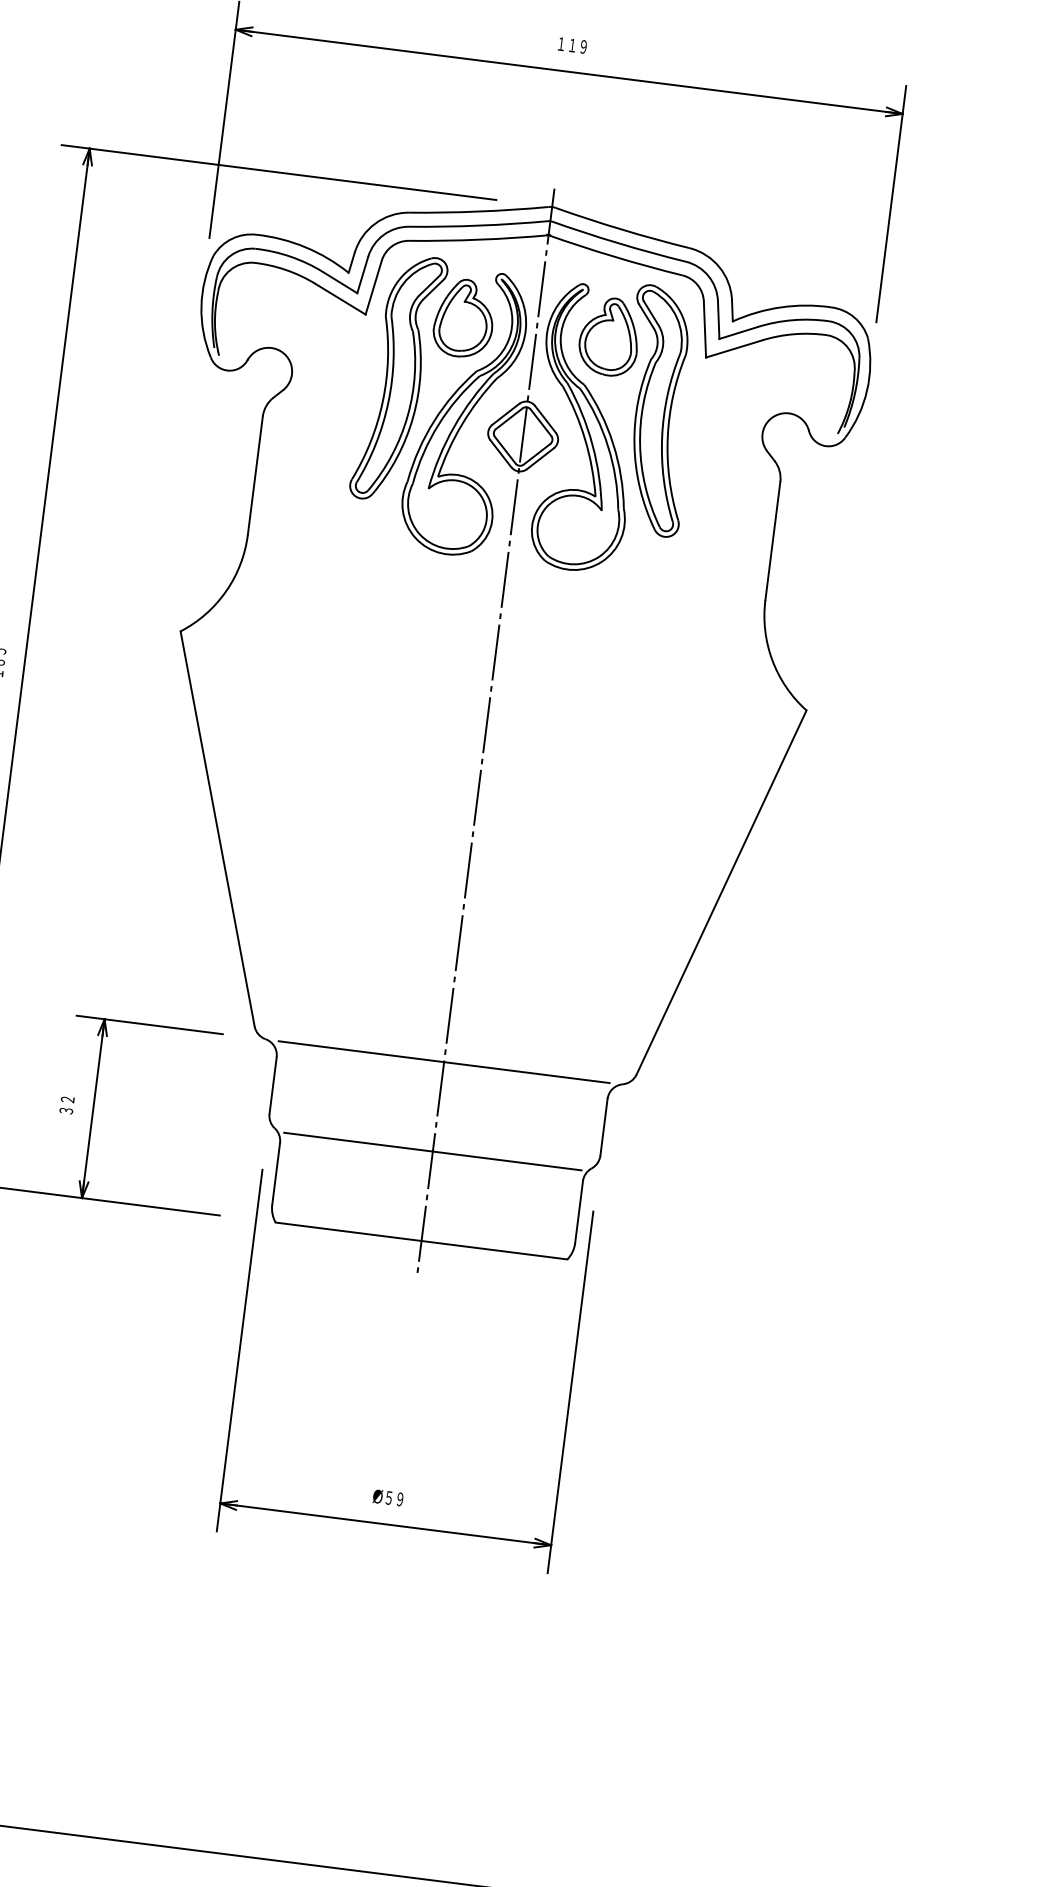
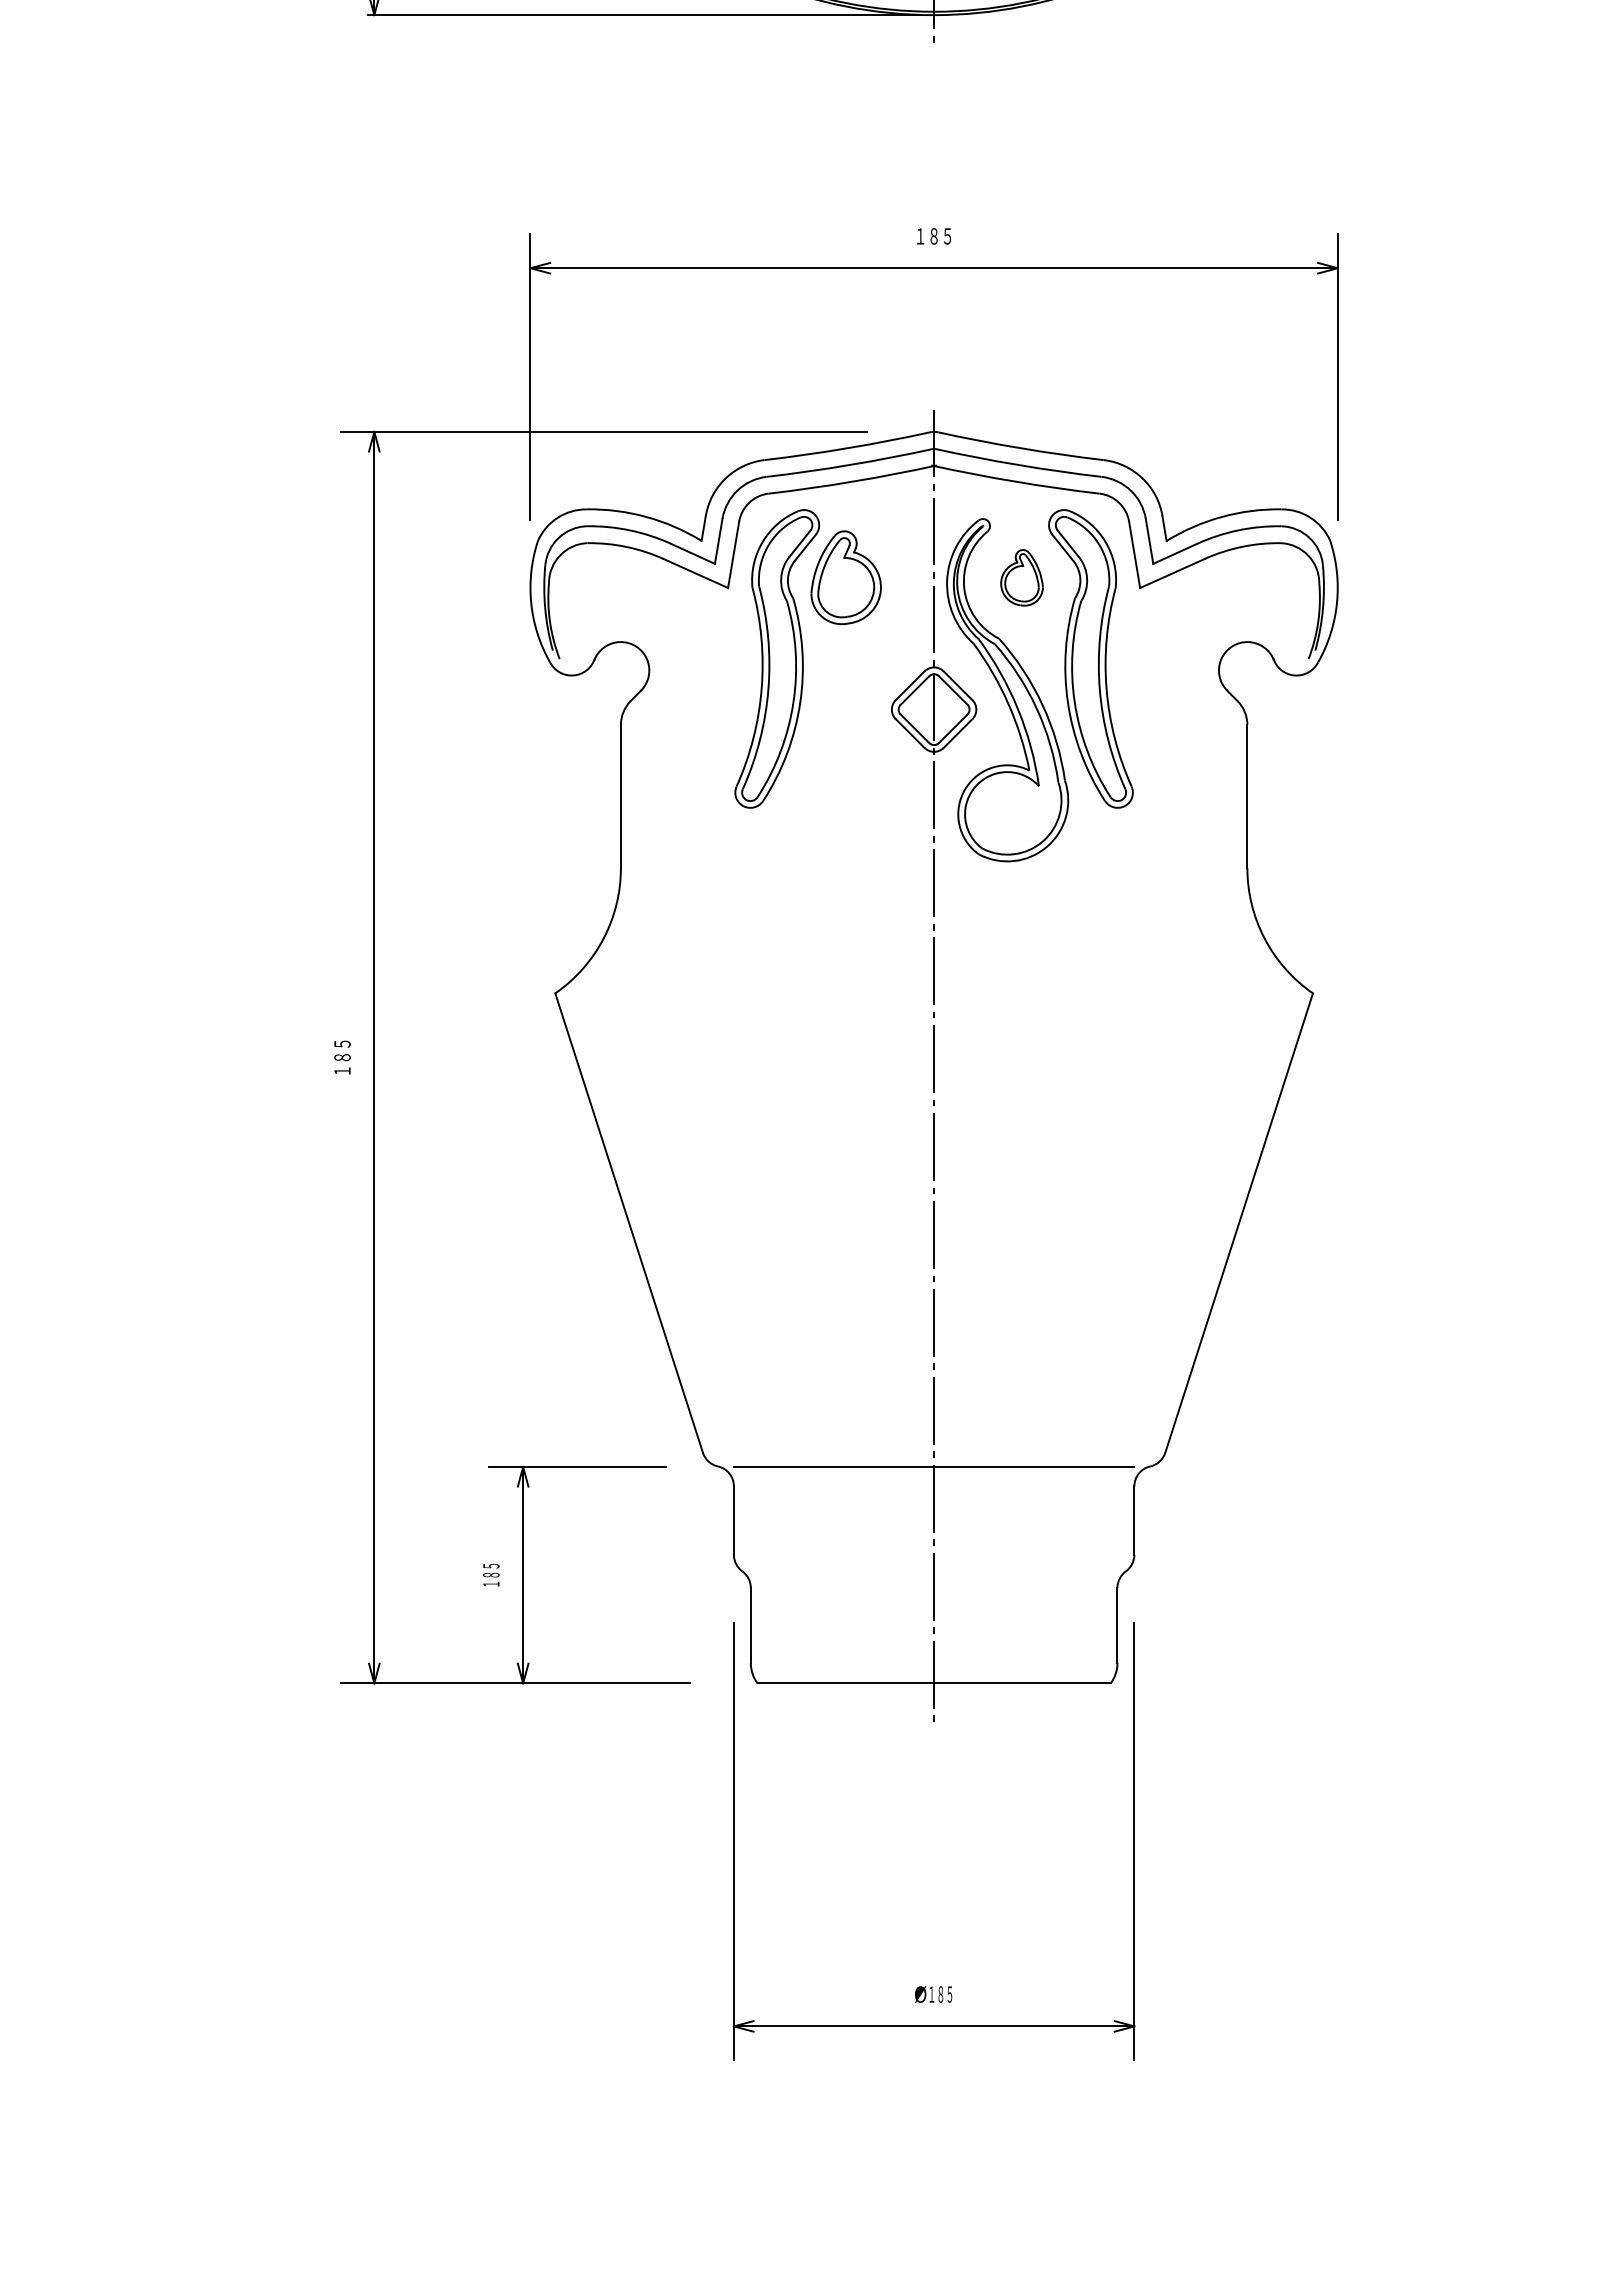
text: (577, 46) -> (940, 236), １１９ -> １８５
part: (609, 336) -> (1021, 577), size x0.6
part: (464, 413) -> (860, 690), removed
text: (67, 1104) -> (491, 1574), ３２ -> １８５
line: (433, 1151) -> (934, 1575), removed
text: (394, 1498) -> (940, 1994), ５９ -> １８５

